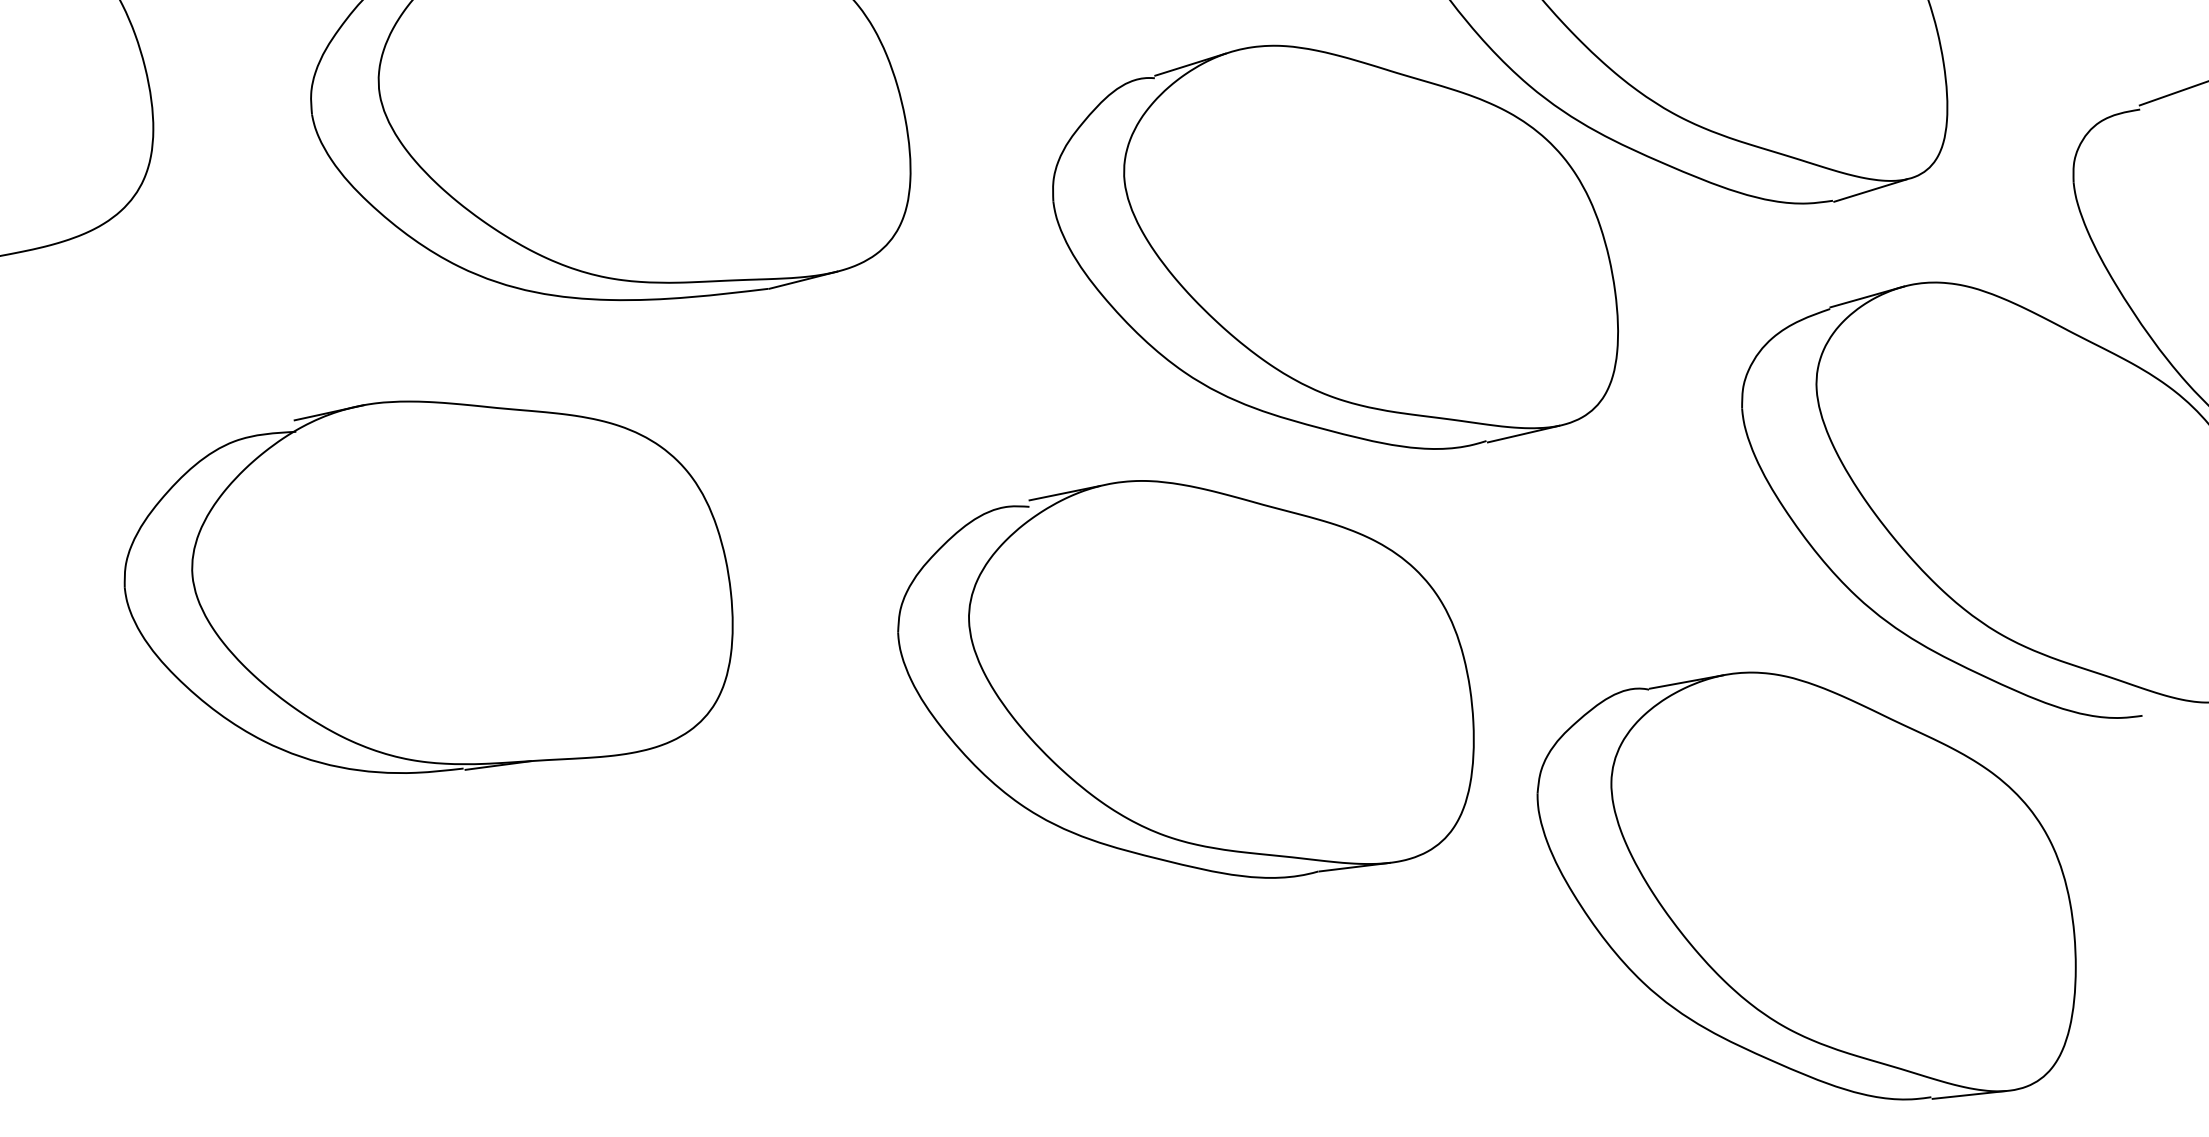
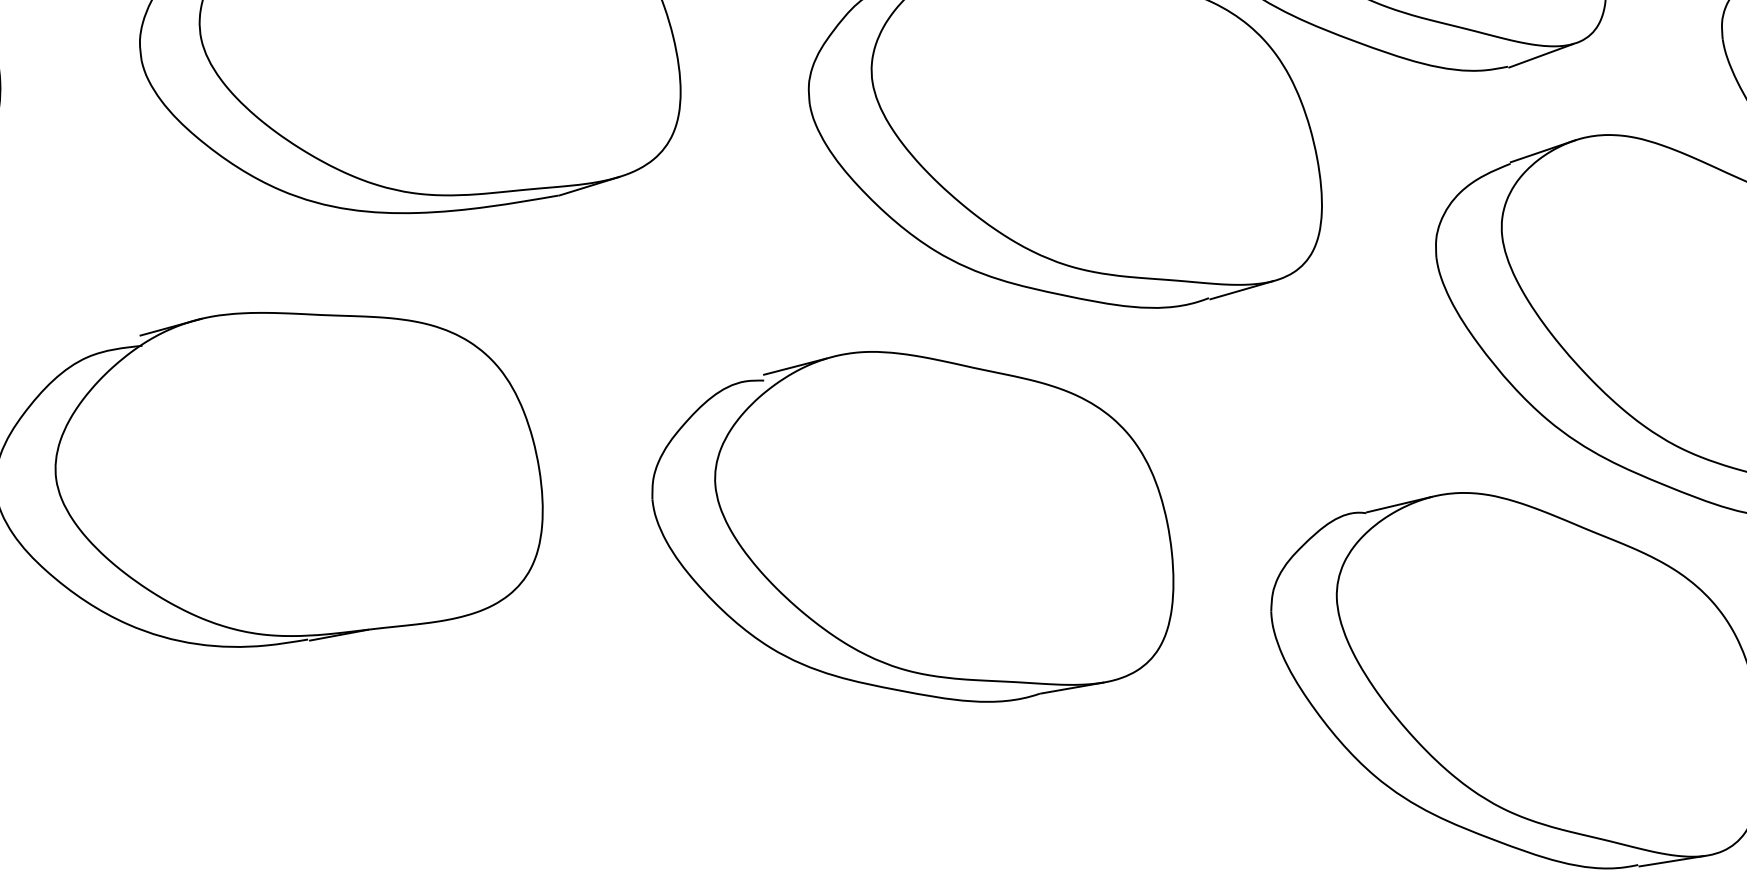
part: (1185, 679) -> (912, 527), moved

